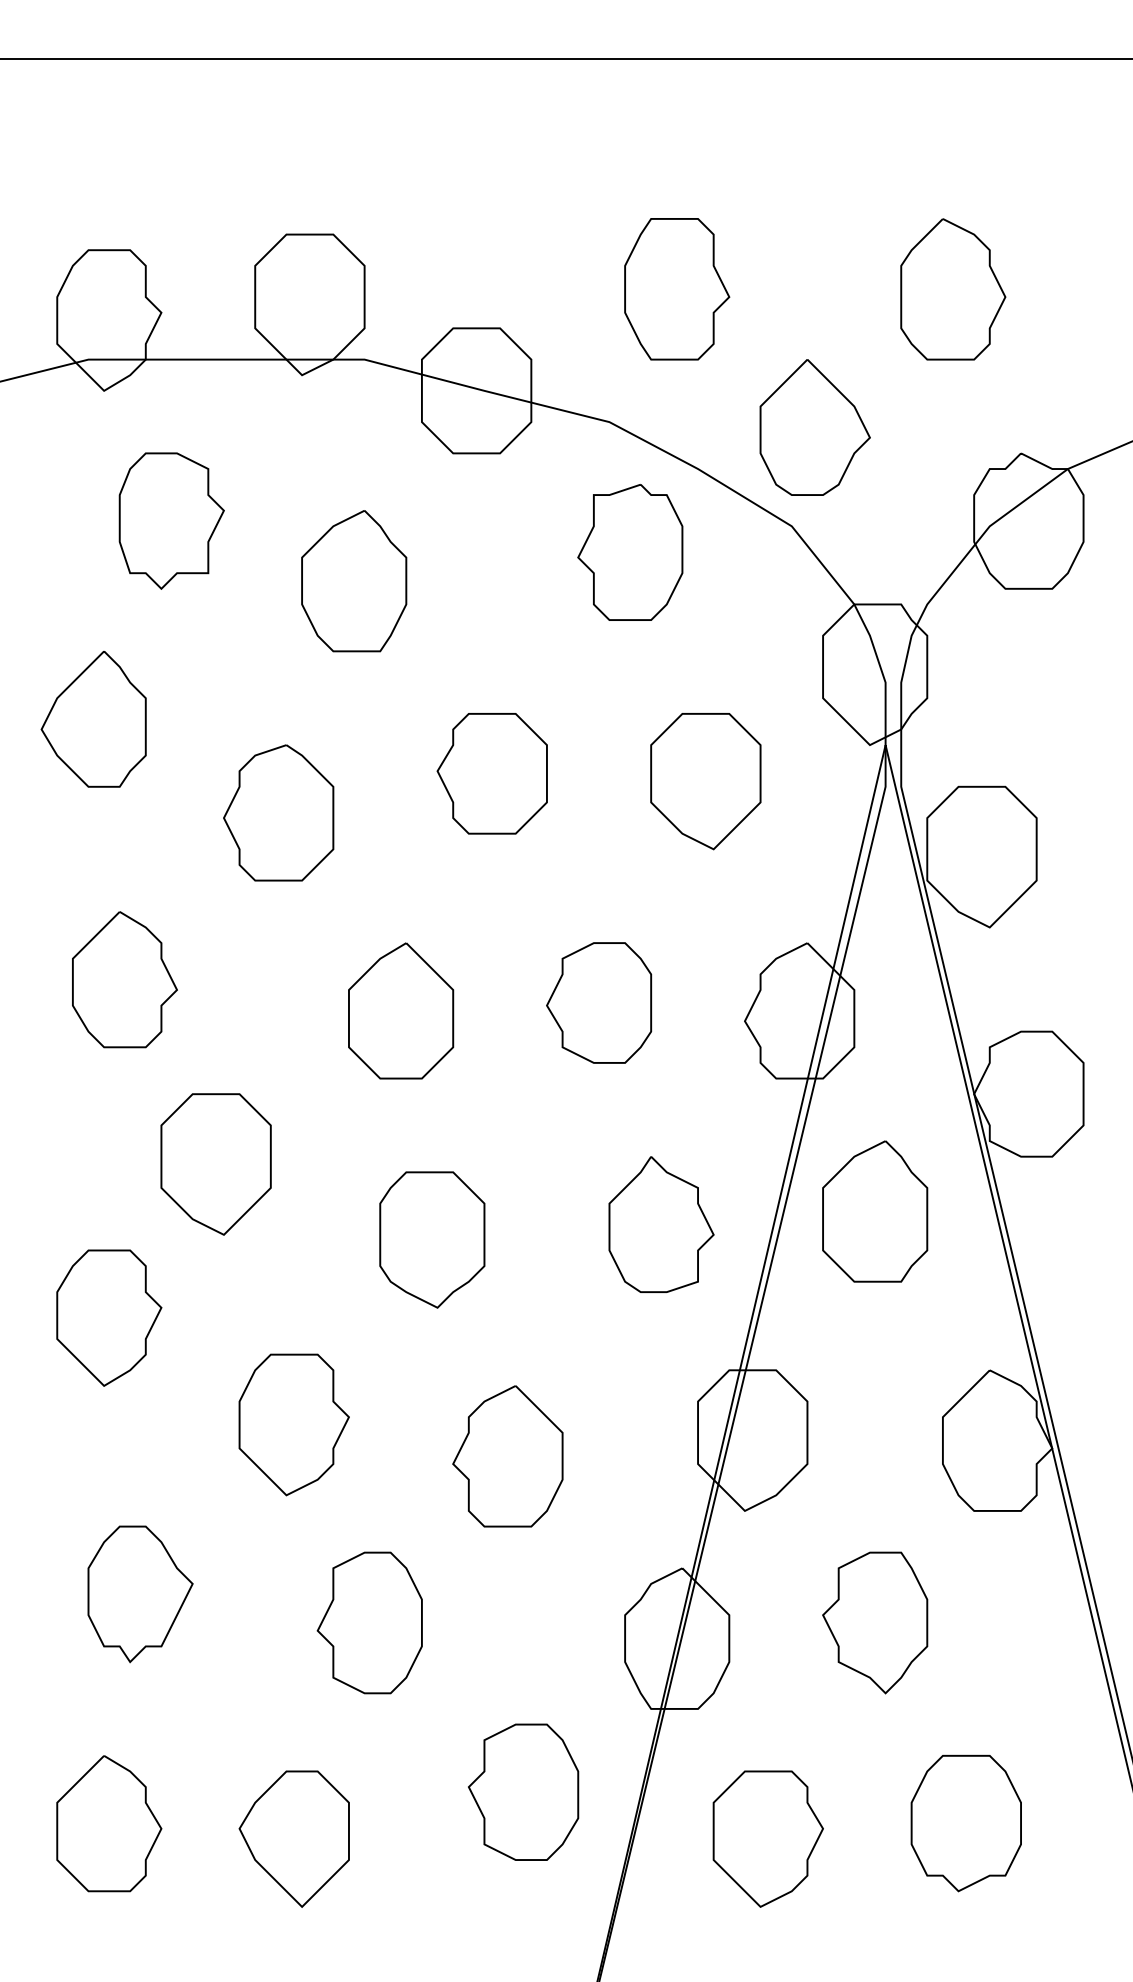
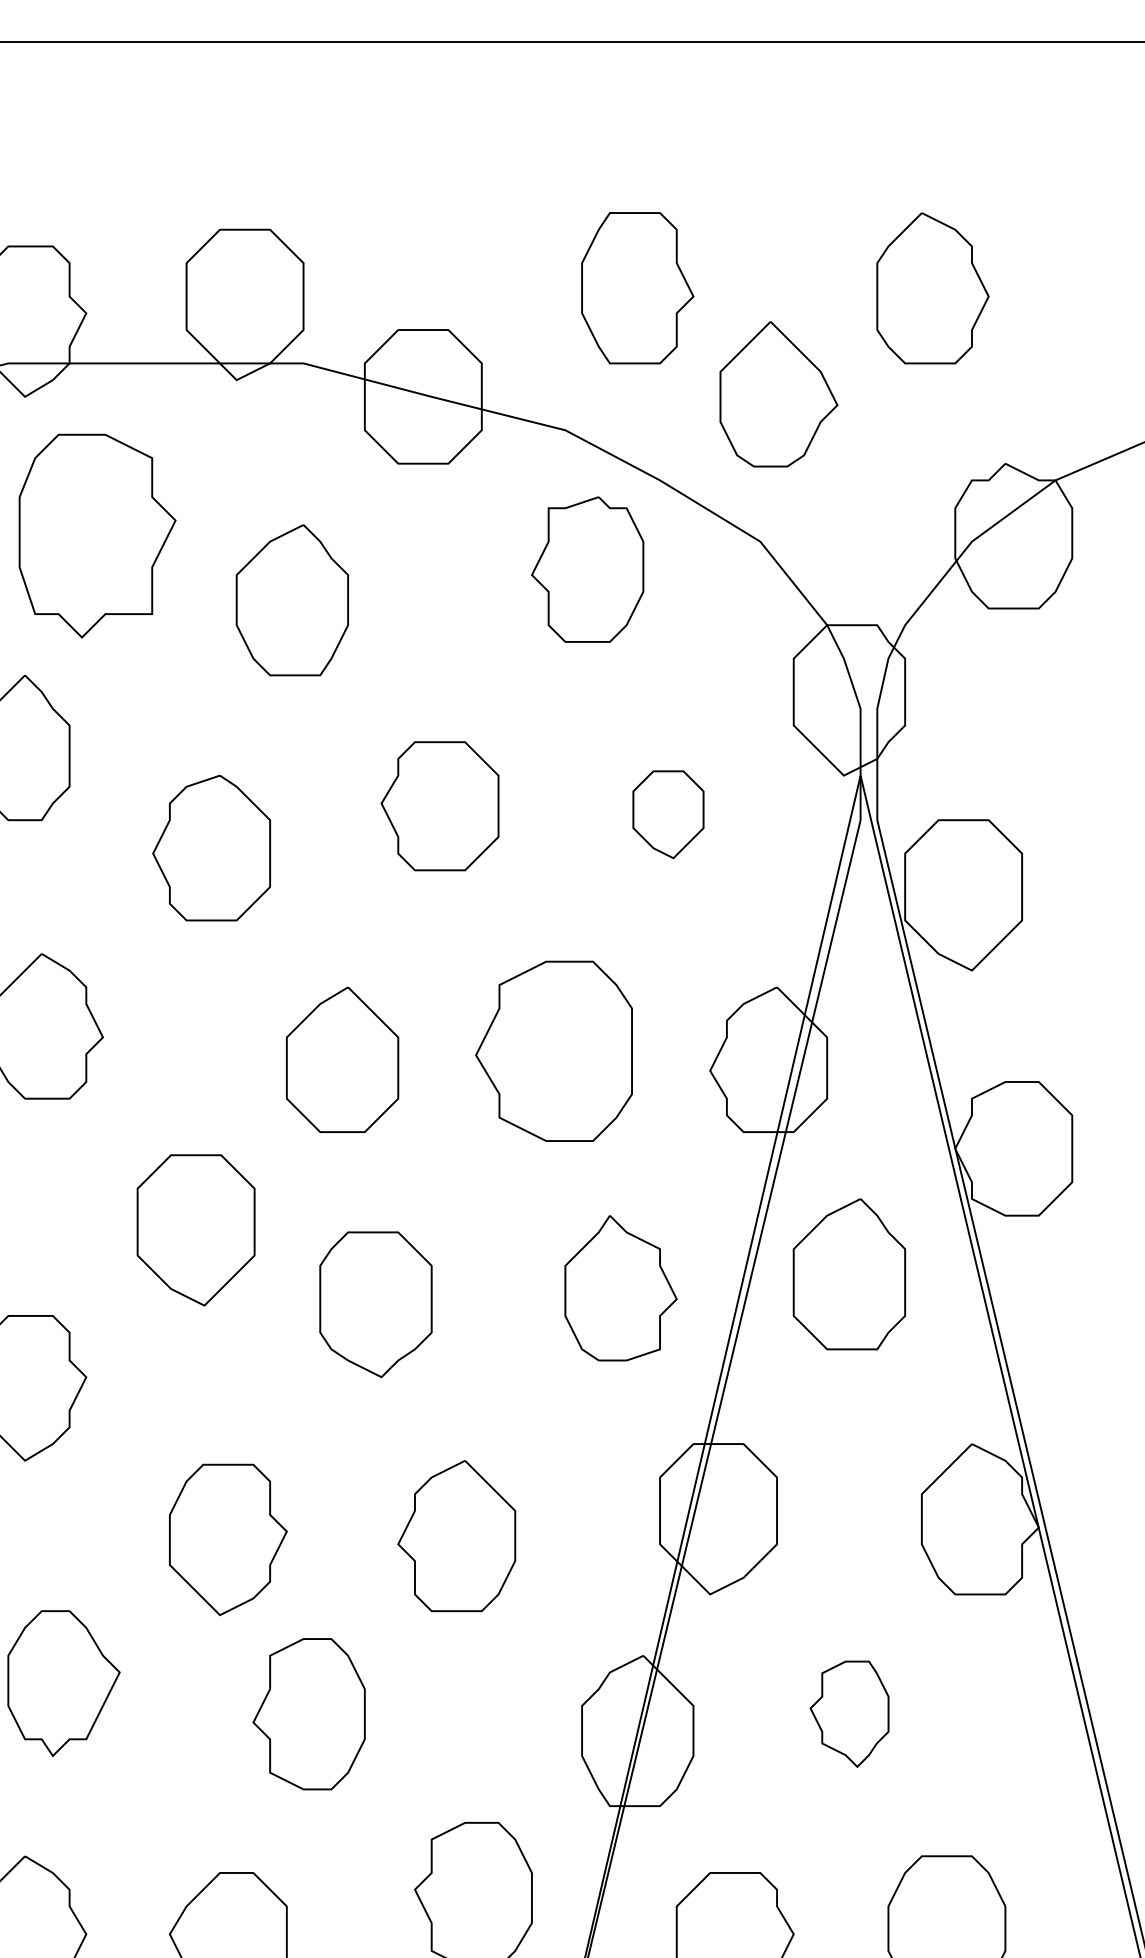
part: (814, 427) -> (778, 394), moved
part: (171, 520) -> (97, 535), size x1.4
part: (705, 781) -> (668, 814), size x0.6
part: (599, 1002) -> (554, 1050), size x1.4
part: (215, 1164) -> (195, 1230), moved
part: (293, 1424) -> (227, 1539), moved
part: (875, 1622) -> (849, 1713), size x0.7

